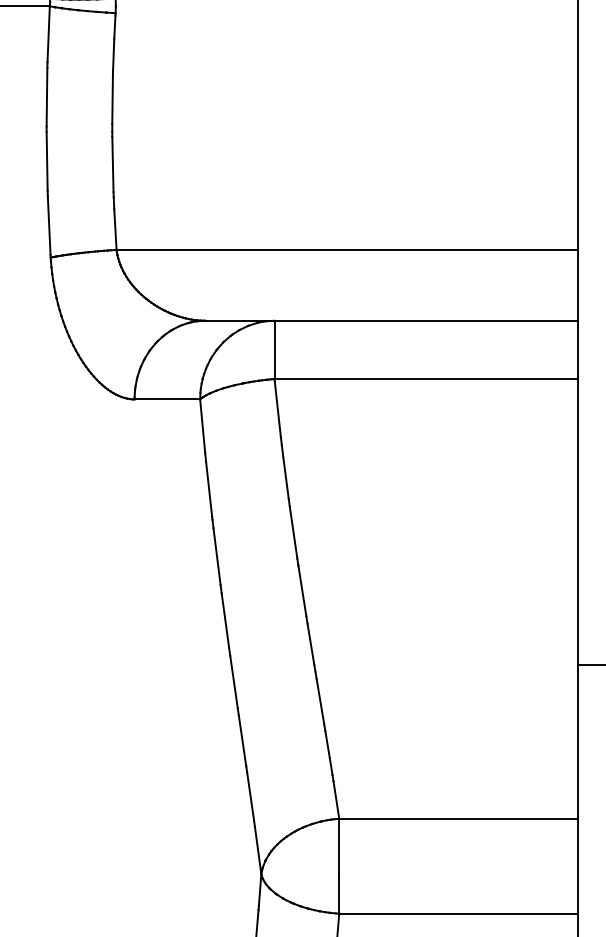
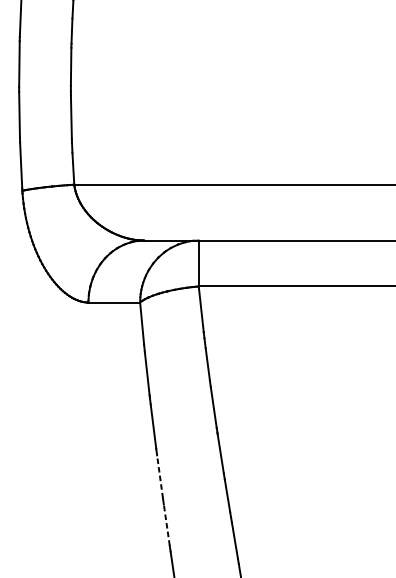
line: (225, 620) -> (160, 476), solid -> dashed
line: (233, 681) -> (166, 524), solid -> dashed

